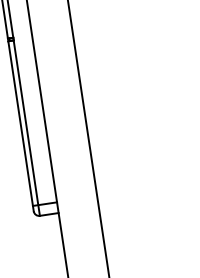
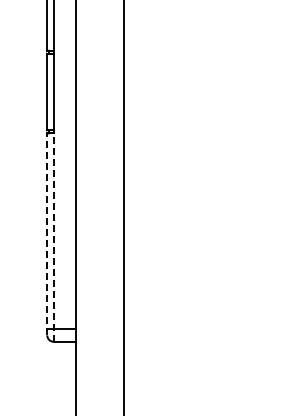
line: (21, 125) -> (47, 233), solid -> dashed
line: (26, 128) -> (53, 237), solid -> dashed

